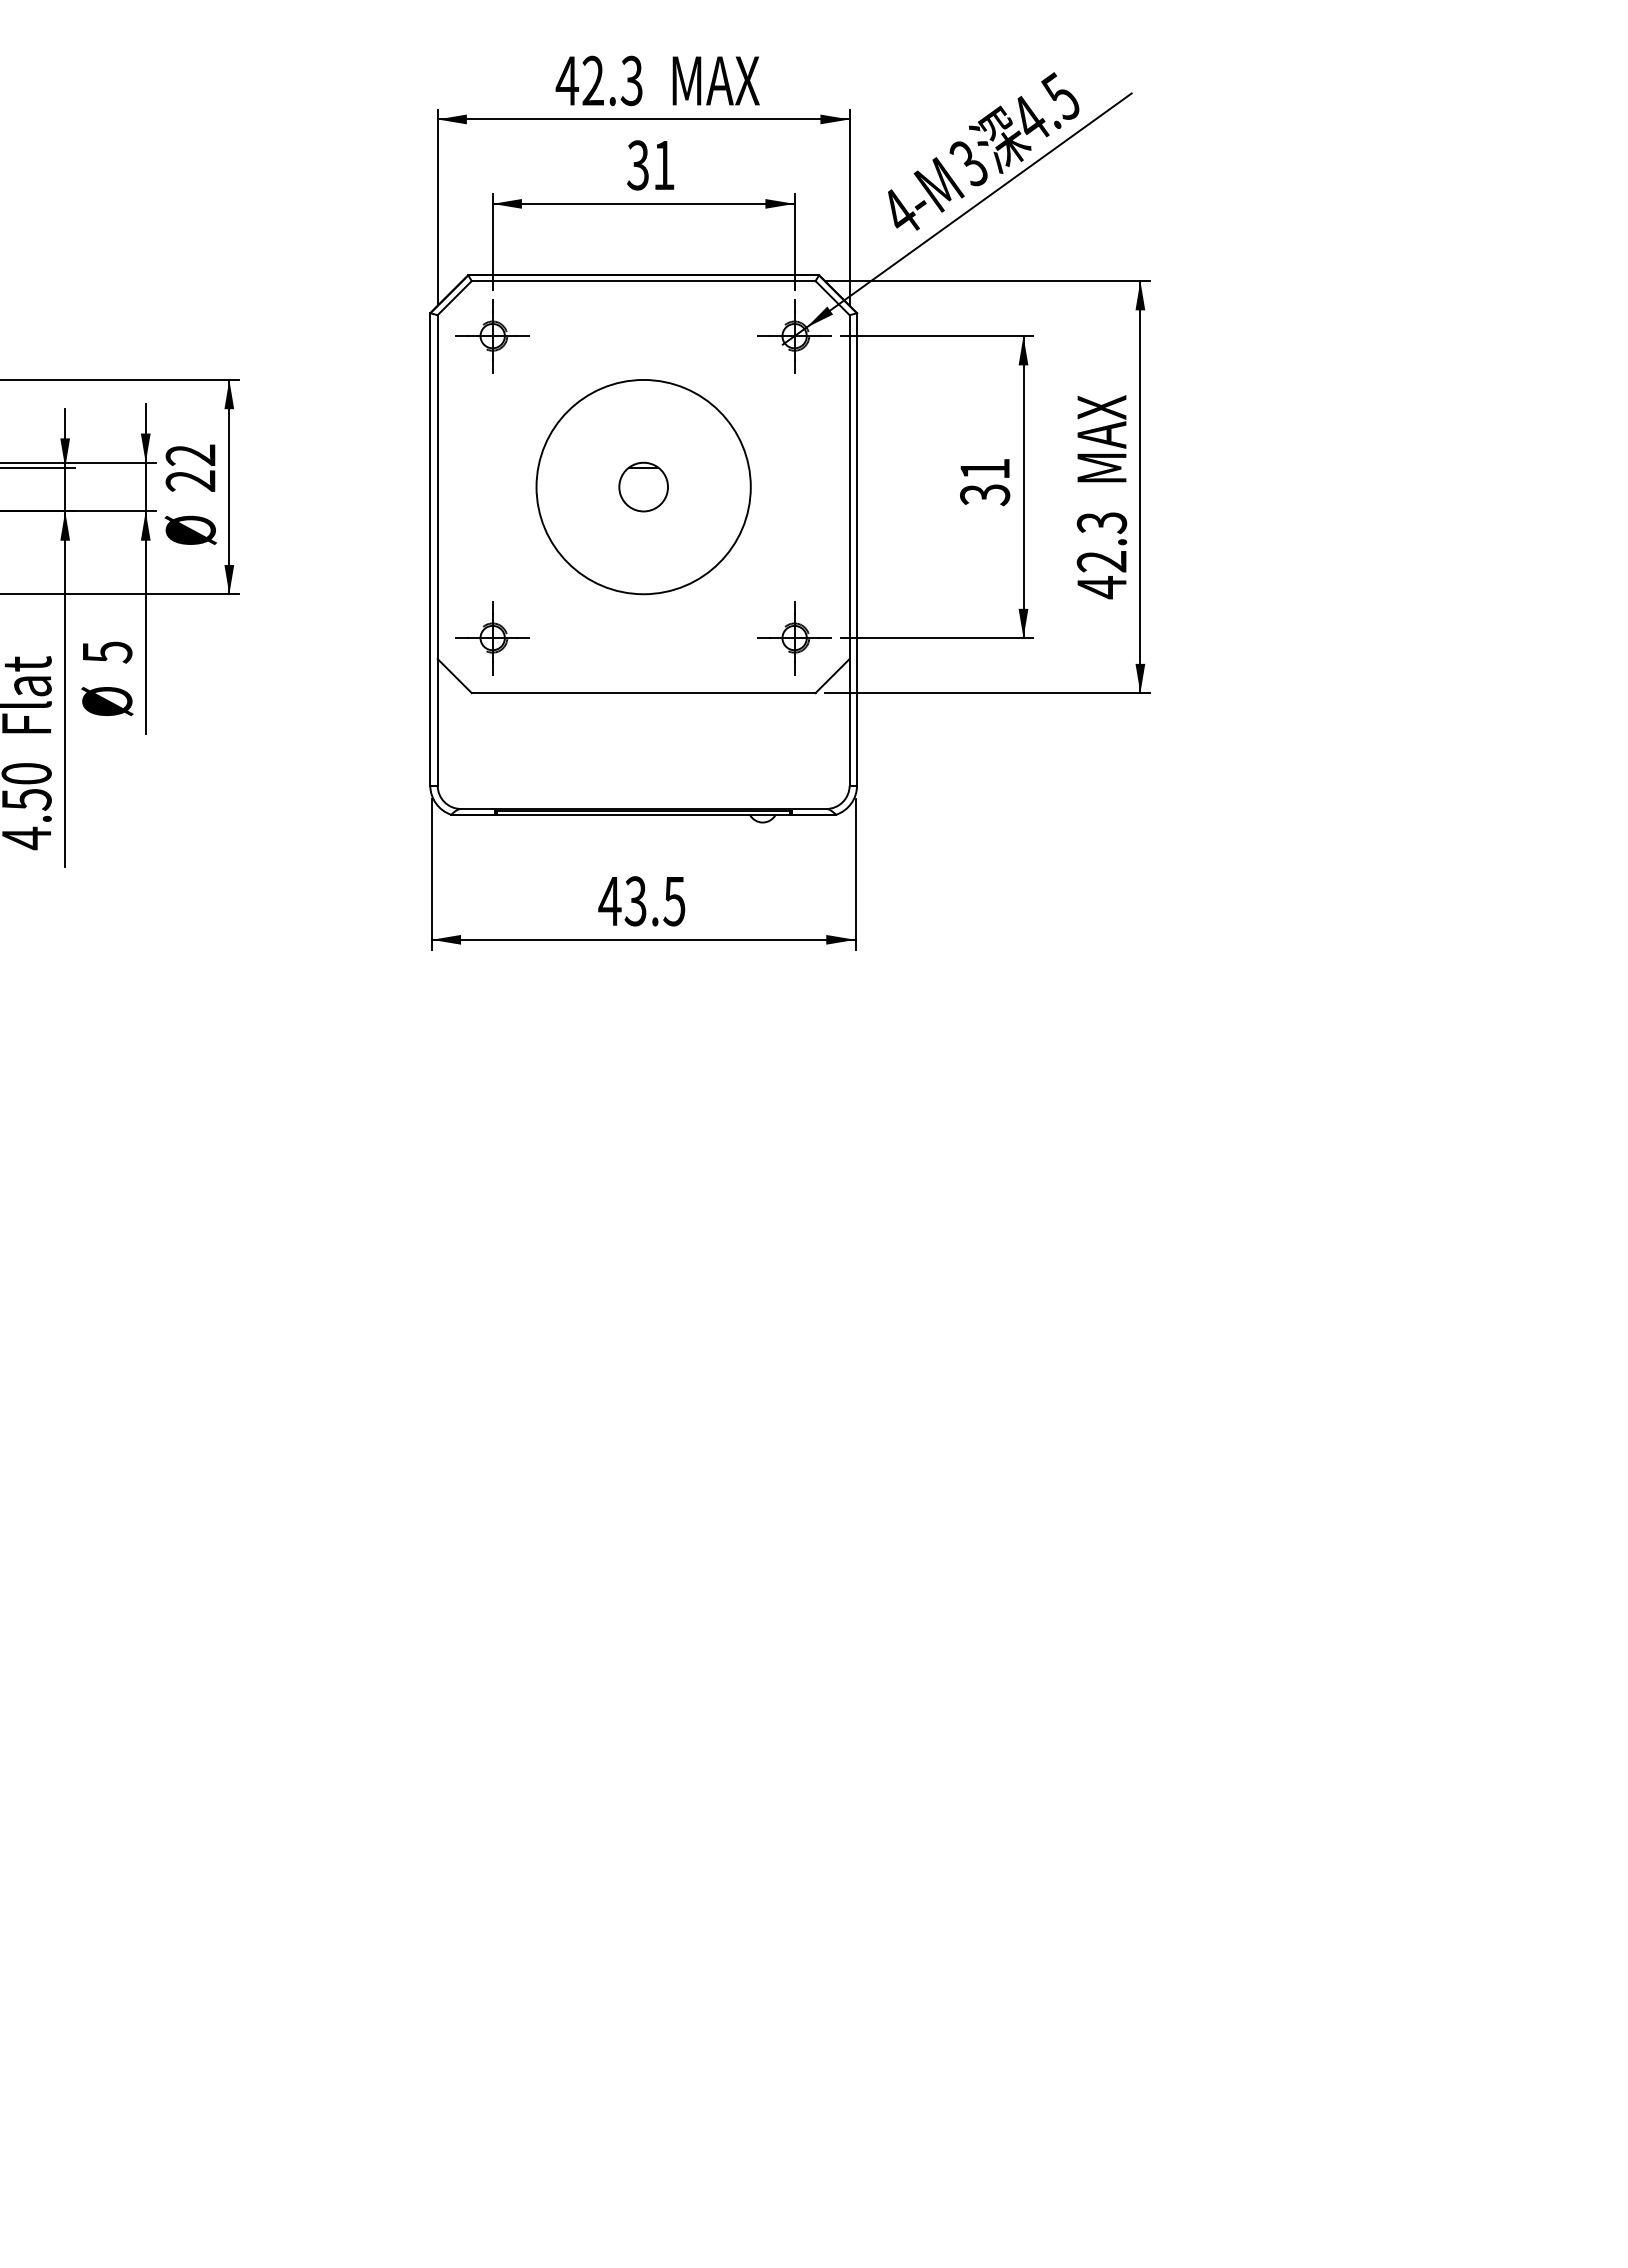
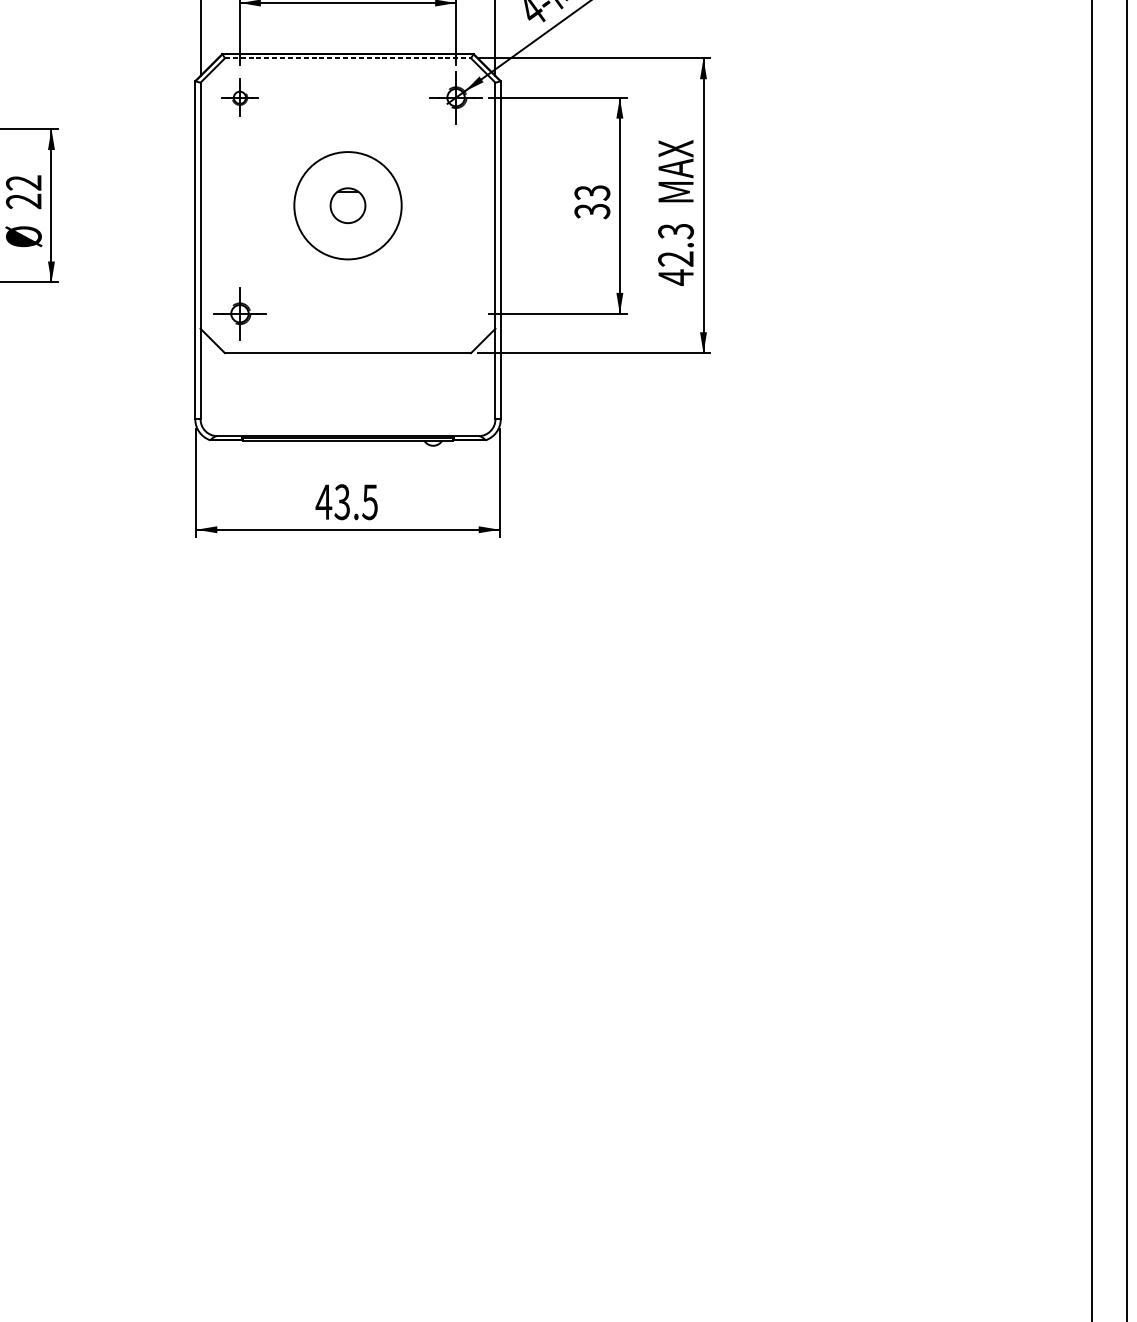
line: (643, 281) -> (347, 58), solid -> dashed
part: (492, 336) -> (239, 97), size x0.7
text: (985, 469) -> (592, 193), 31 -> 33
circle: (643, 486) -> (347, 205), size x0.7
part: (794, 638) -> (455, 314), removed

